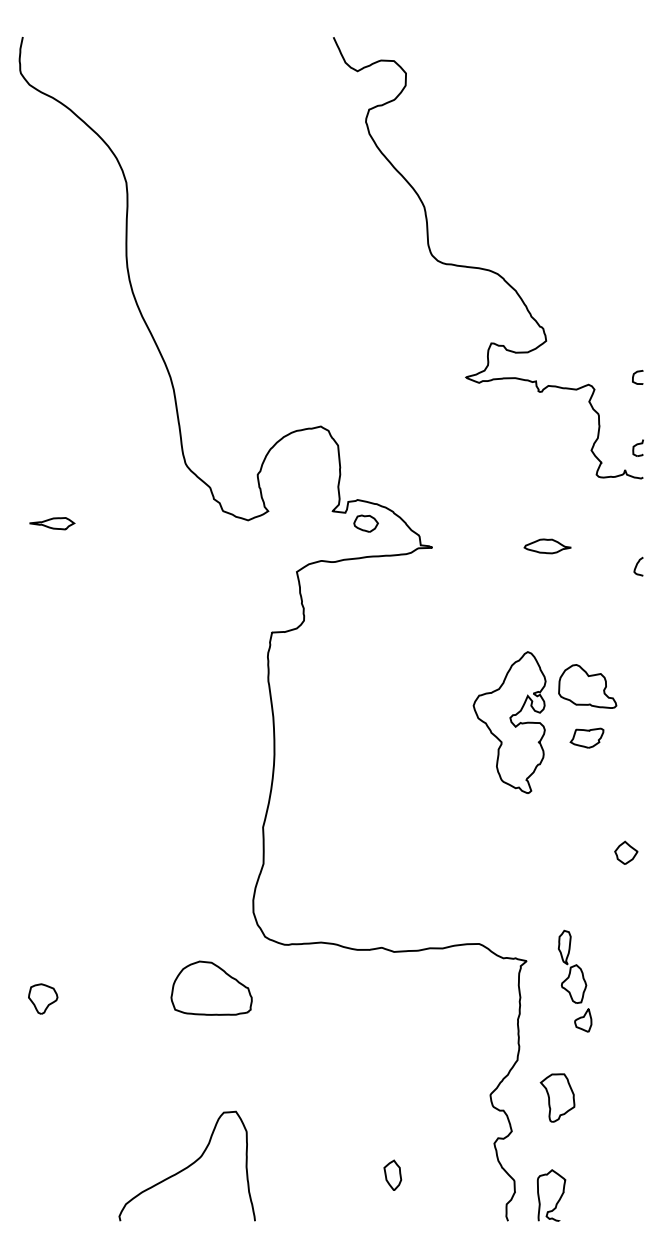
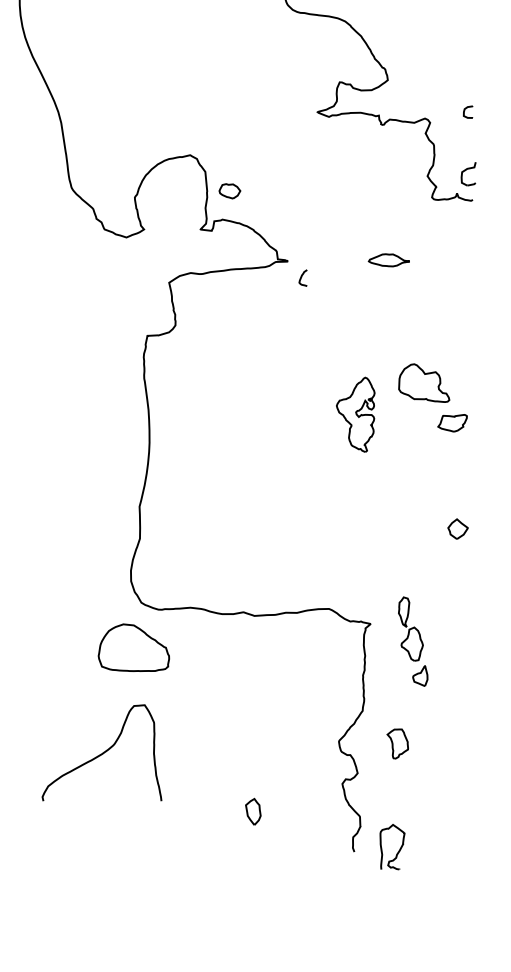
part: (637, 447) -> (467, 173), size x1.6
part: (365, 523) -> (229, 191), moved
curve: (637, 566) -> (302, 277), moved
part: (509, 722) -> (355, 414), size x0.6
part: (586, 737) -> (452, 422), moved
part: (211, 987) -> (133, 647), moved
part: (557, 1097) -> (397, 743), size x0.7
curve: (186, 1166) -> (101, 753), moved
curve: (558, 1199) -> (398, 850), moved

